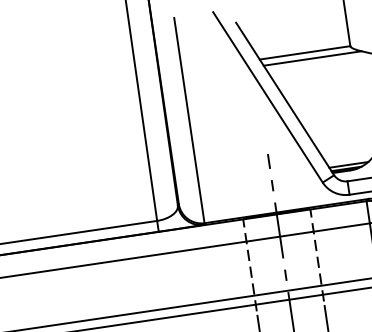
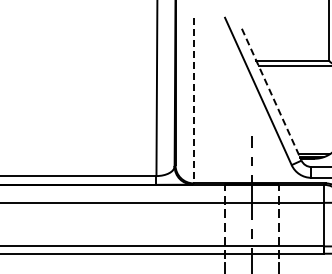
line: (284, 100) -> (271, 95), solid -> dashed
line: (189, 120) -> (193, 100), solid -> dashed

